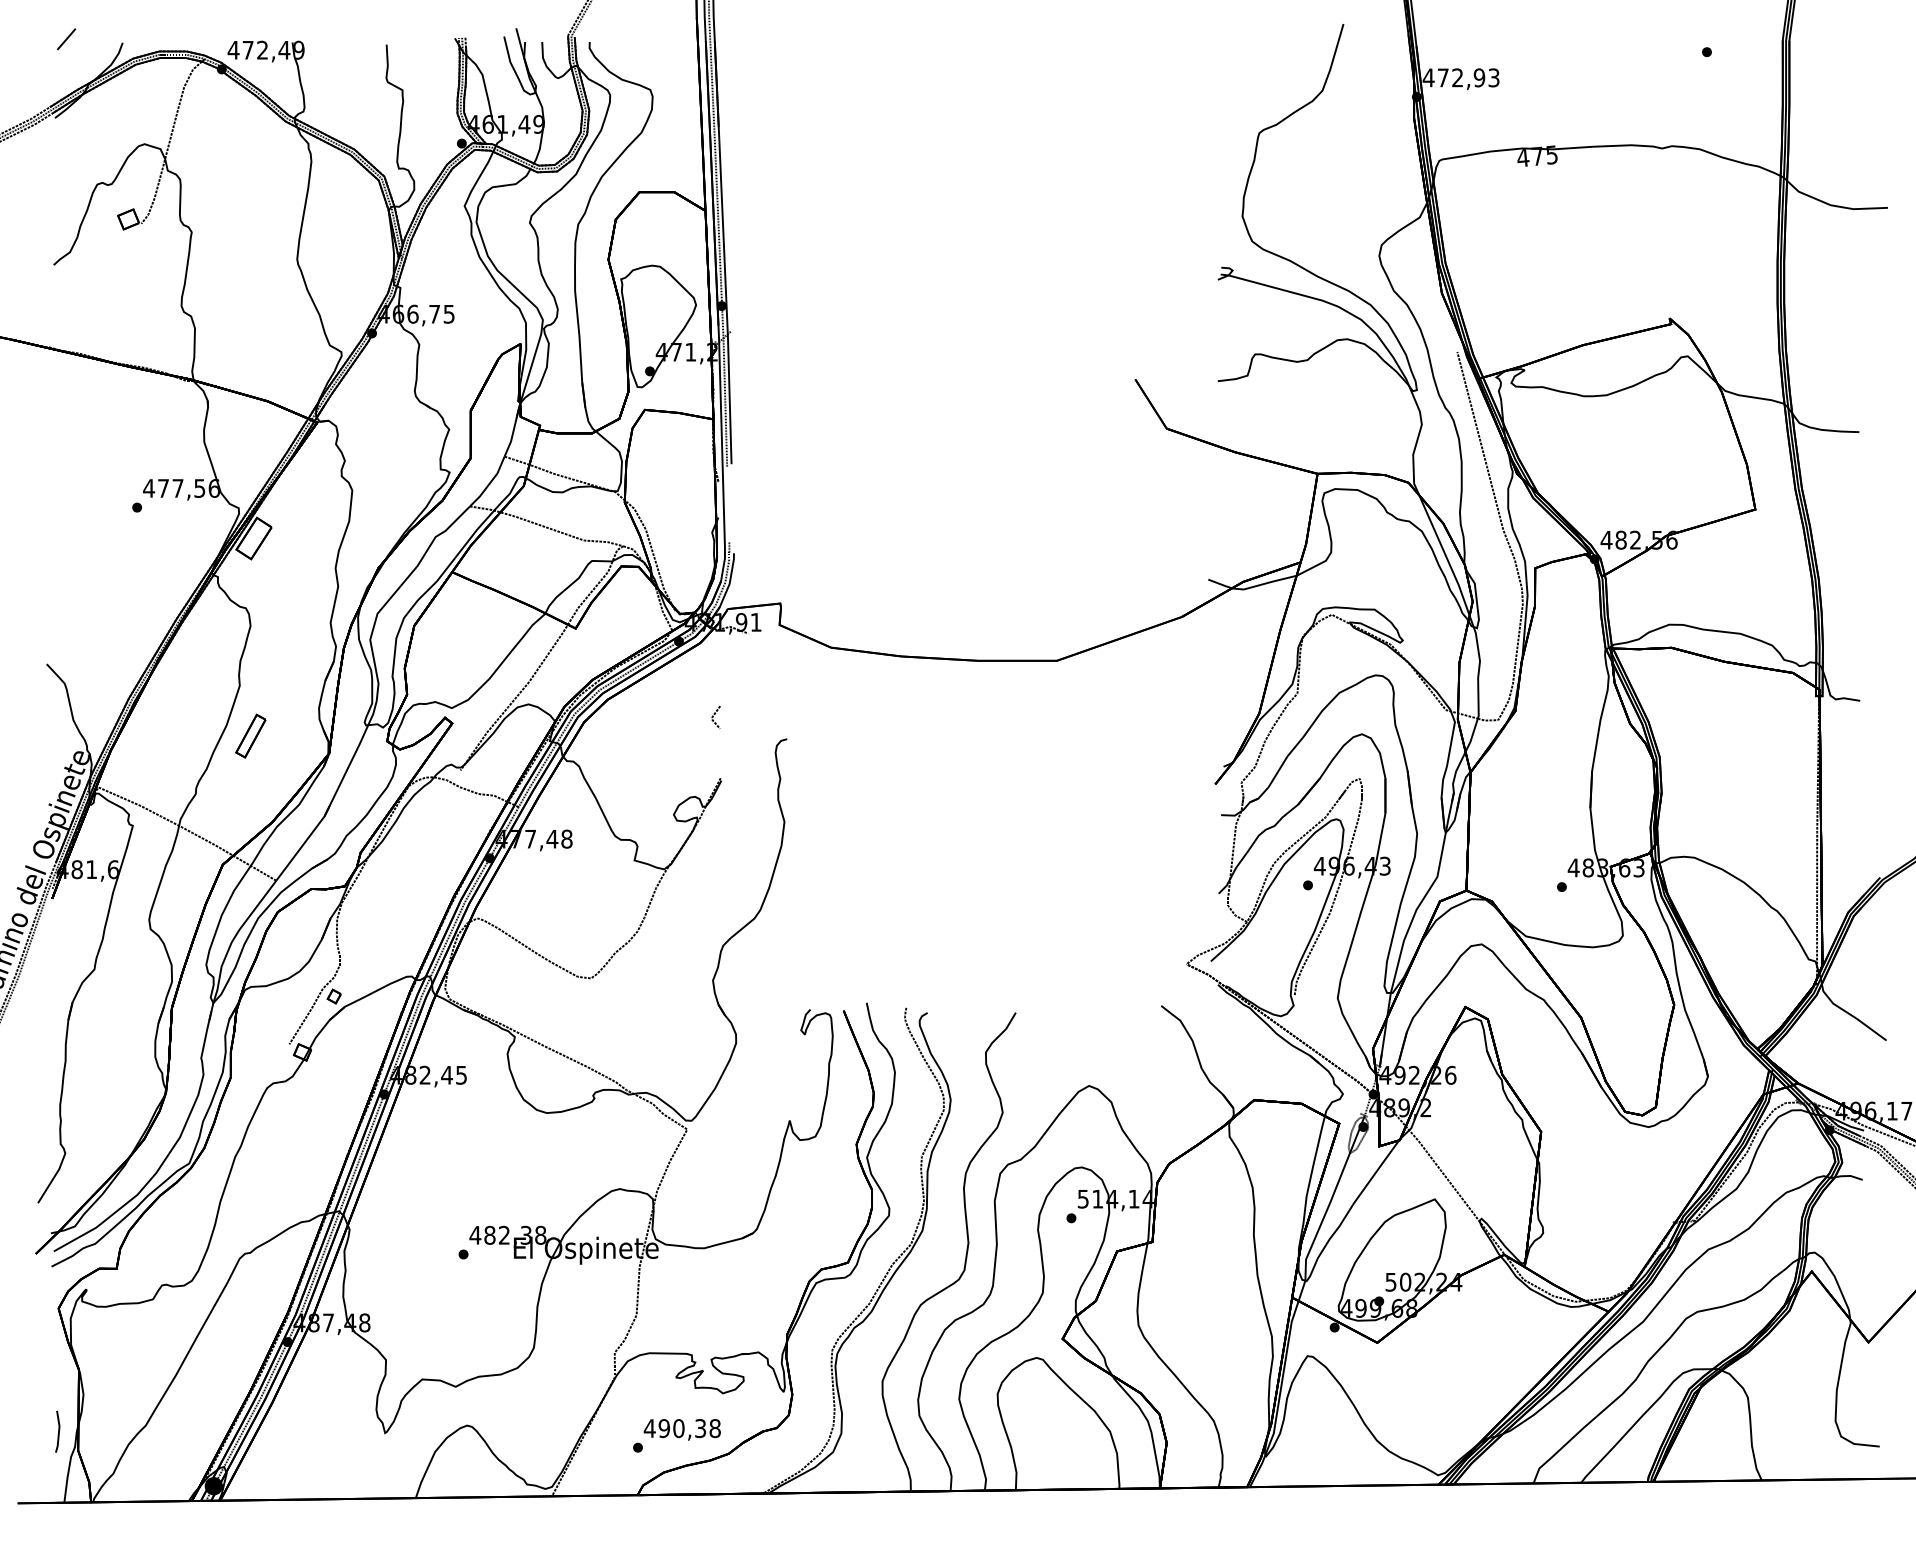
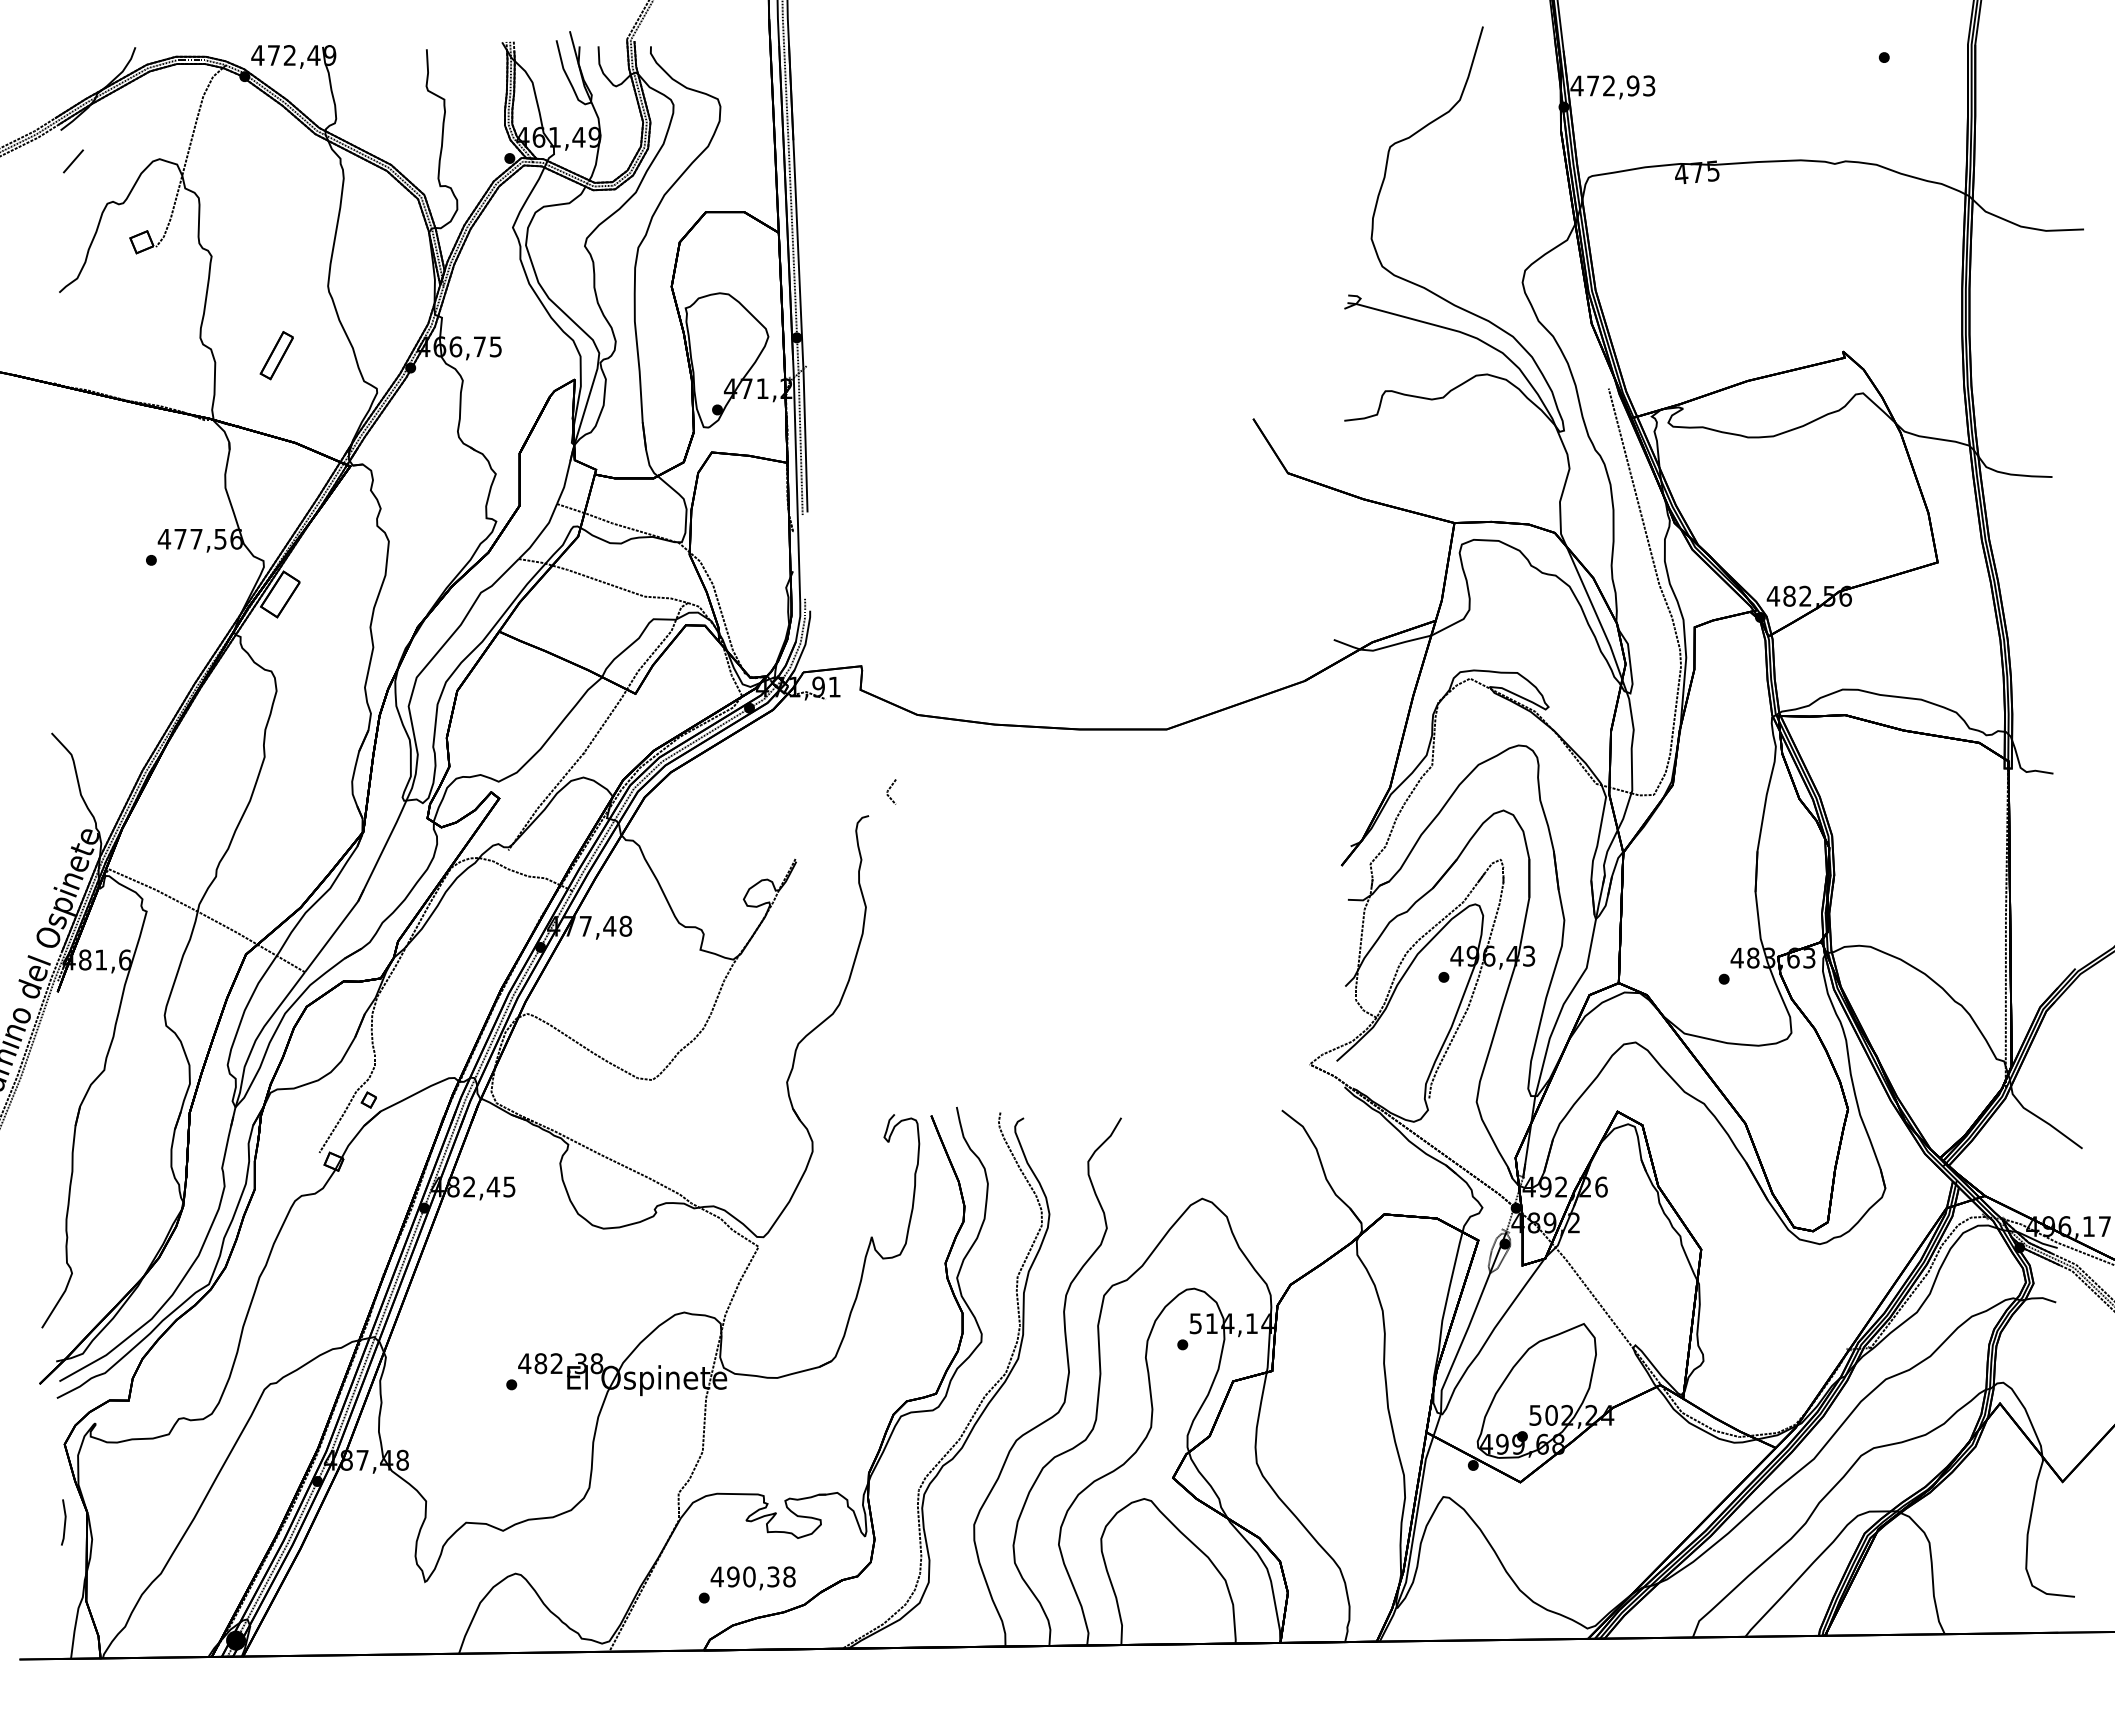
line: (66, 39) -> (73, 161), moved
line: (715, 715) -> (890, 789), moved
part: (250, 736) -> (276, 355), moved
curve: (58, 1431) -> (64, 1522), moved

